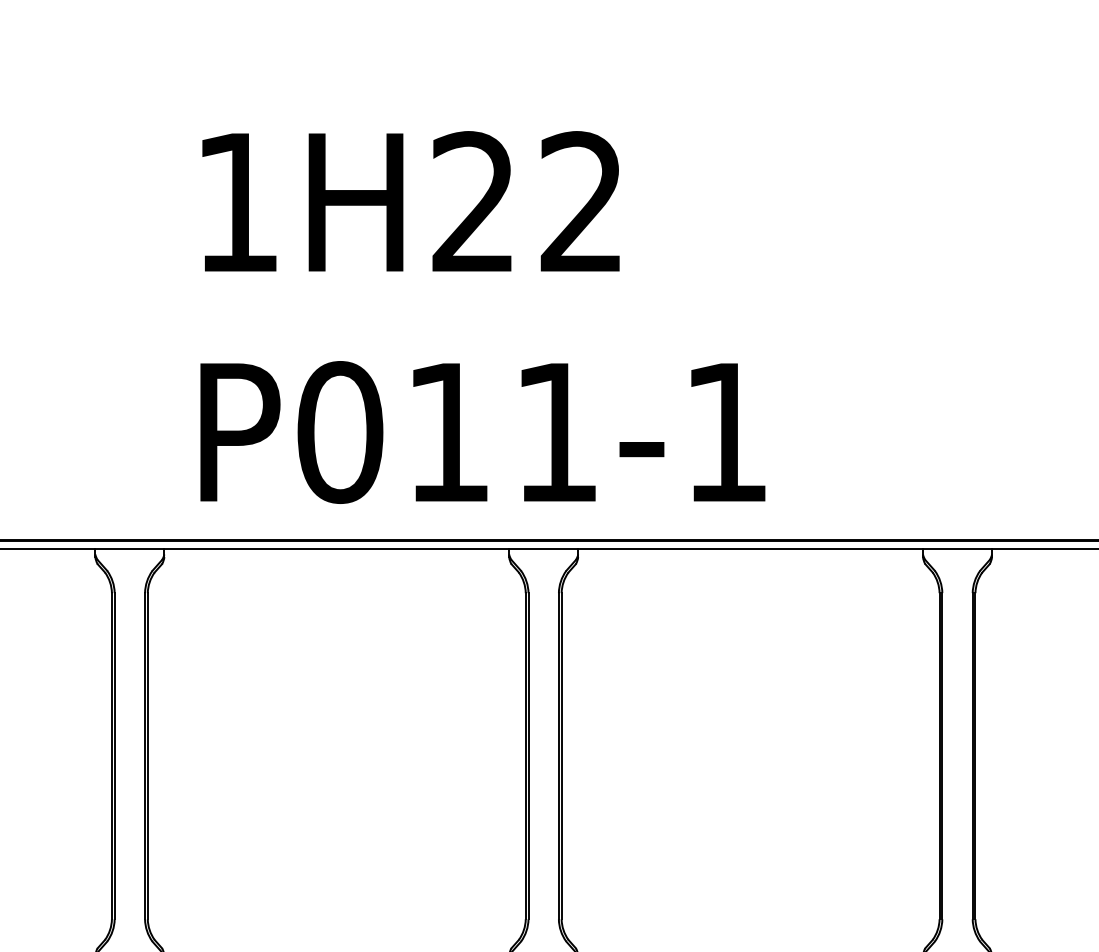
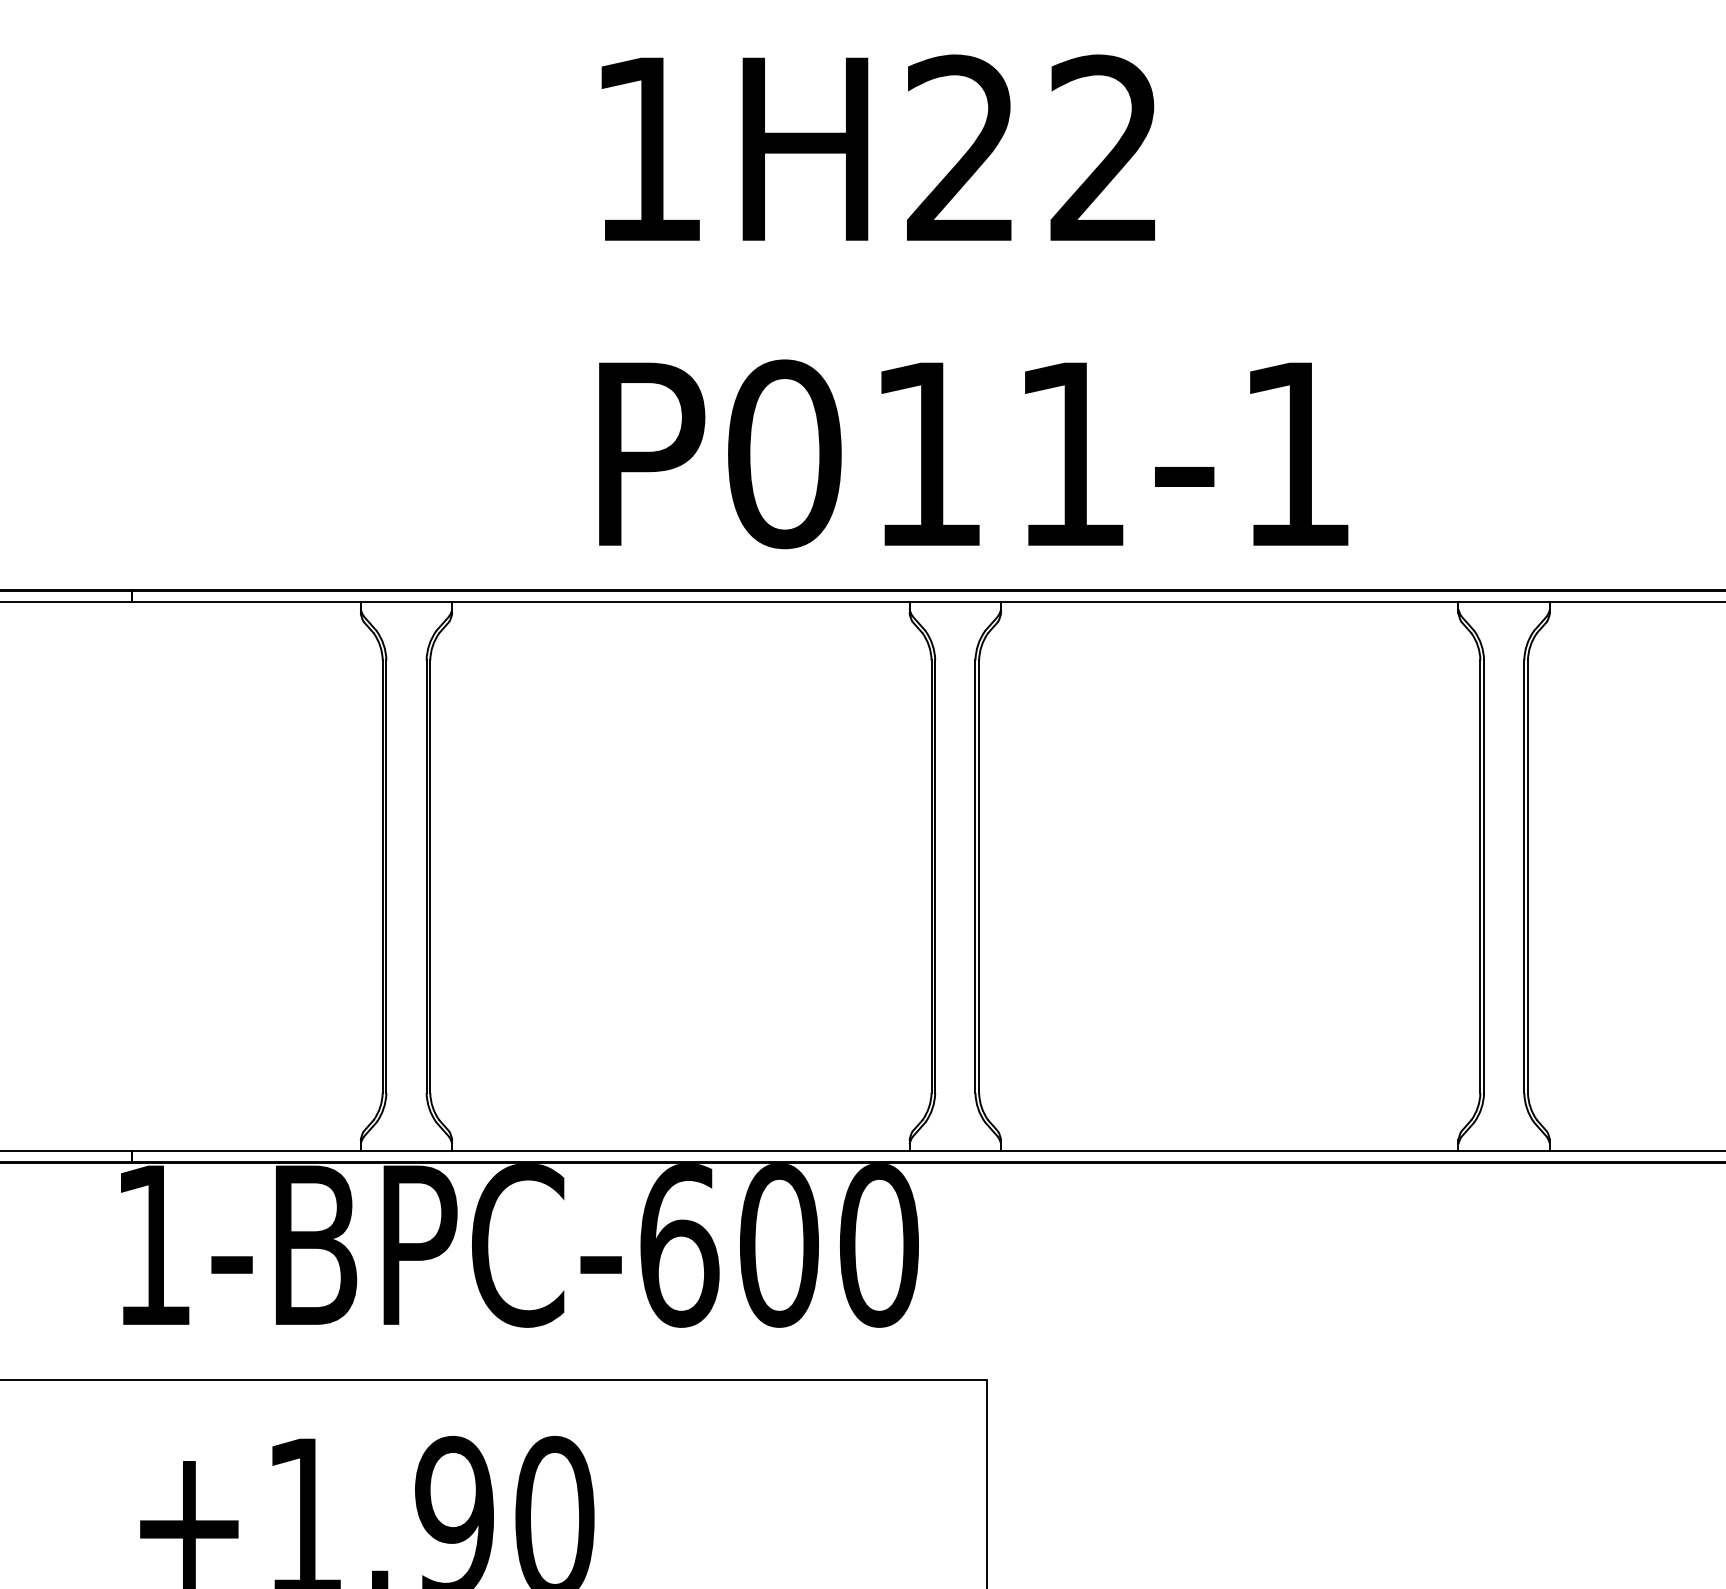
text: (482, 317) -> (973, 301), moved

